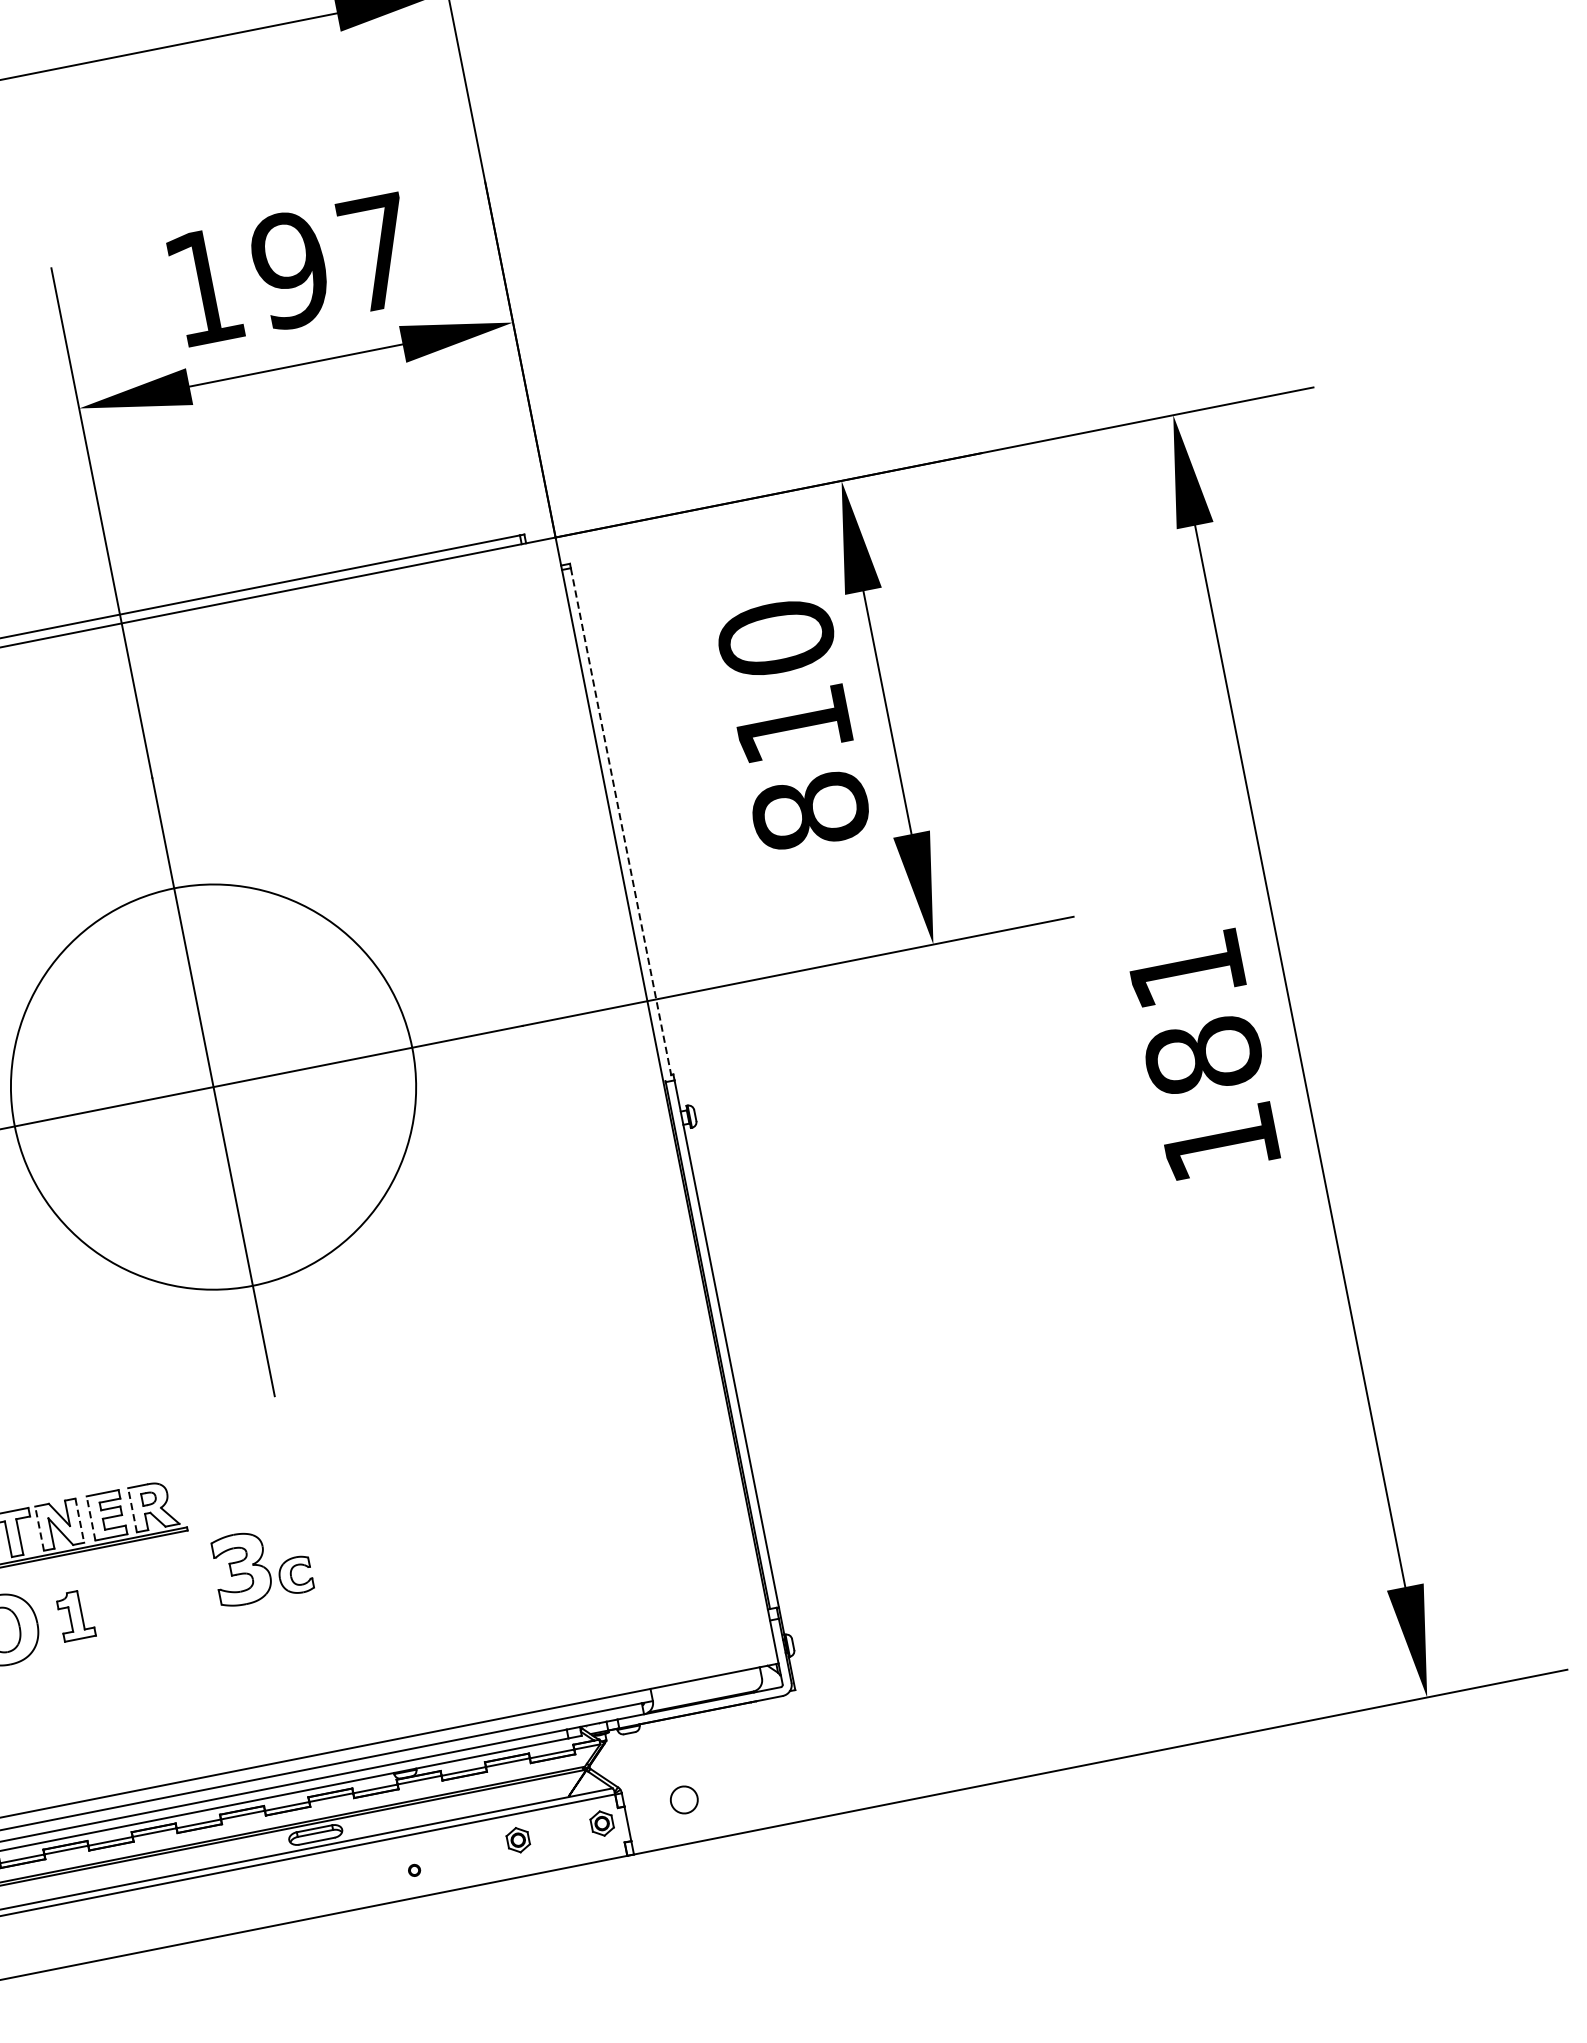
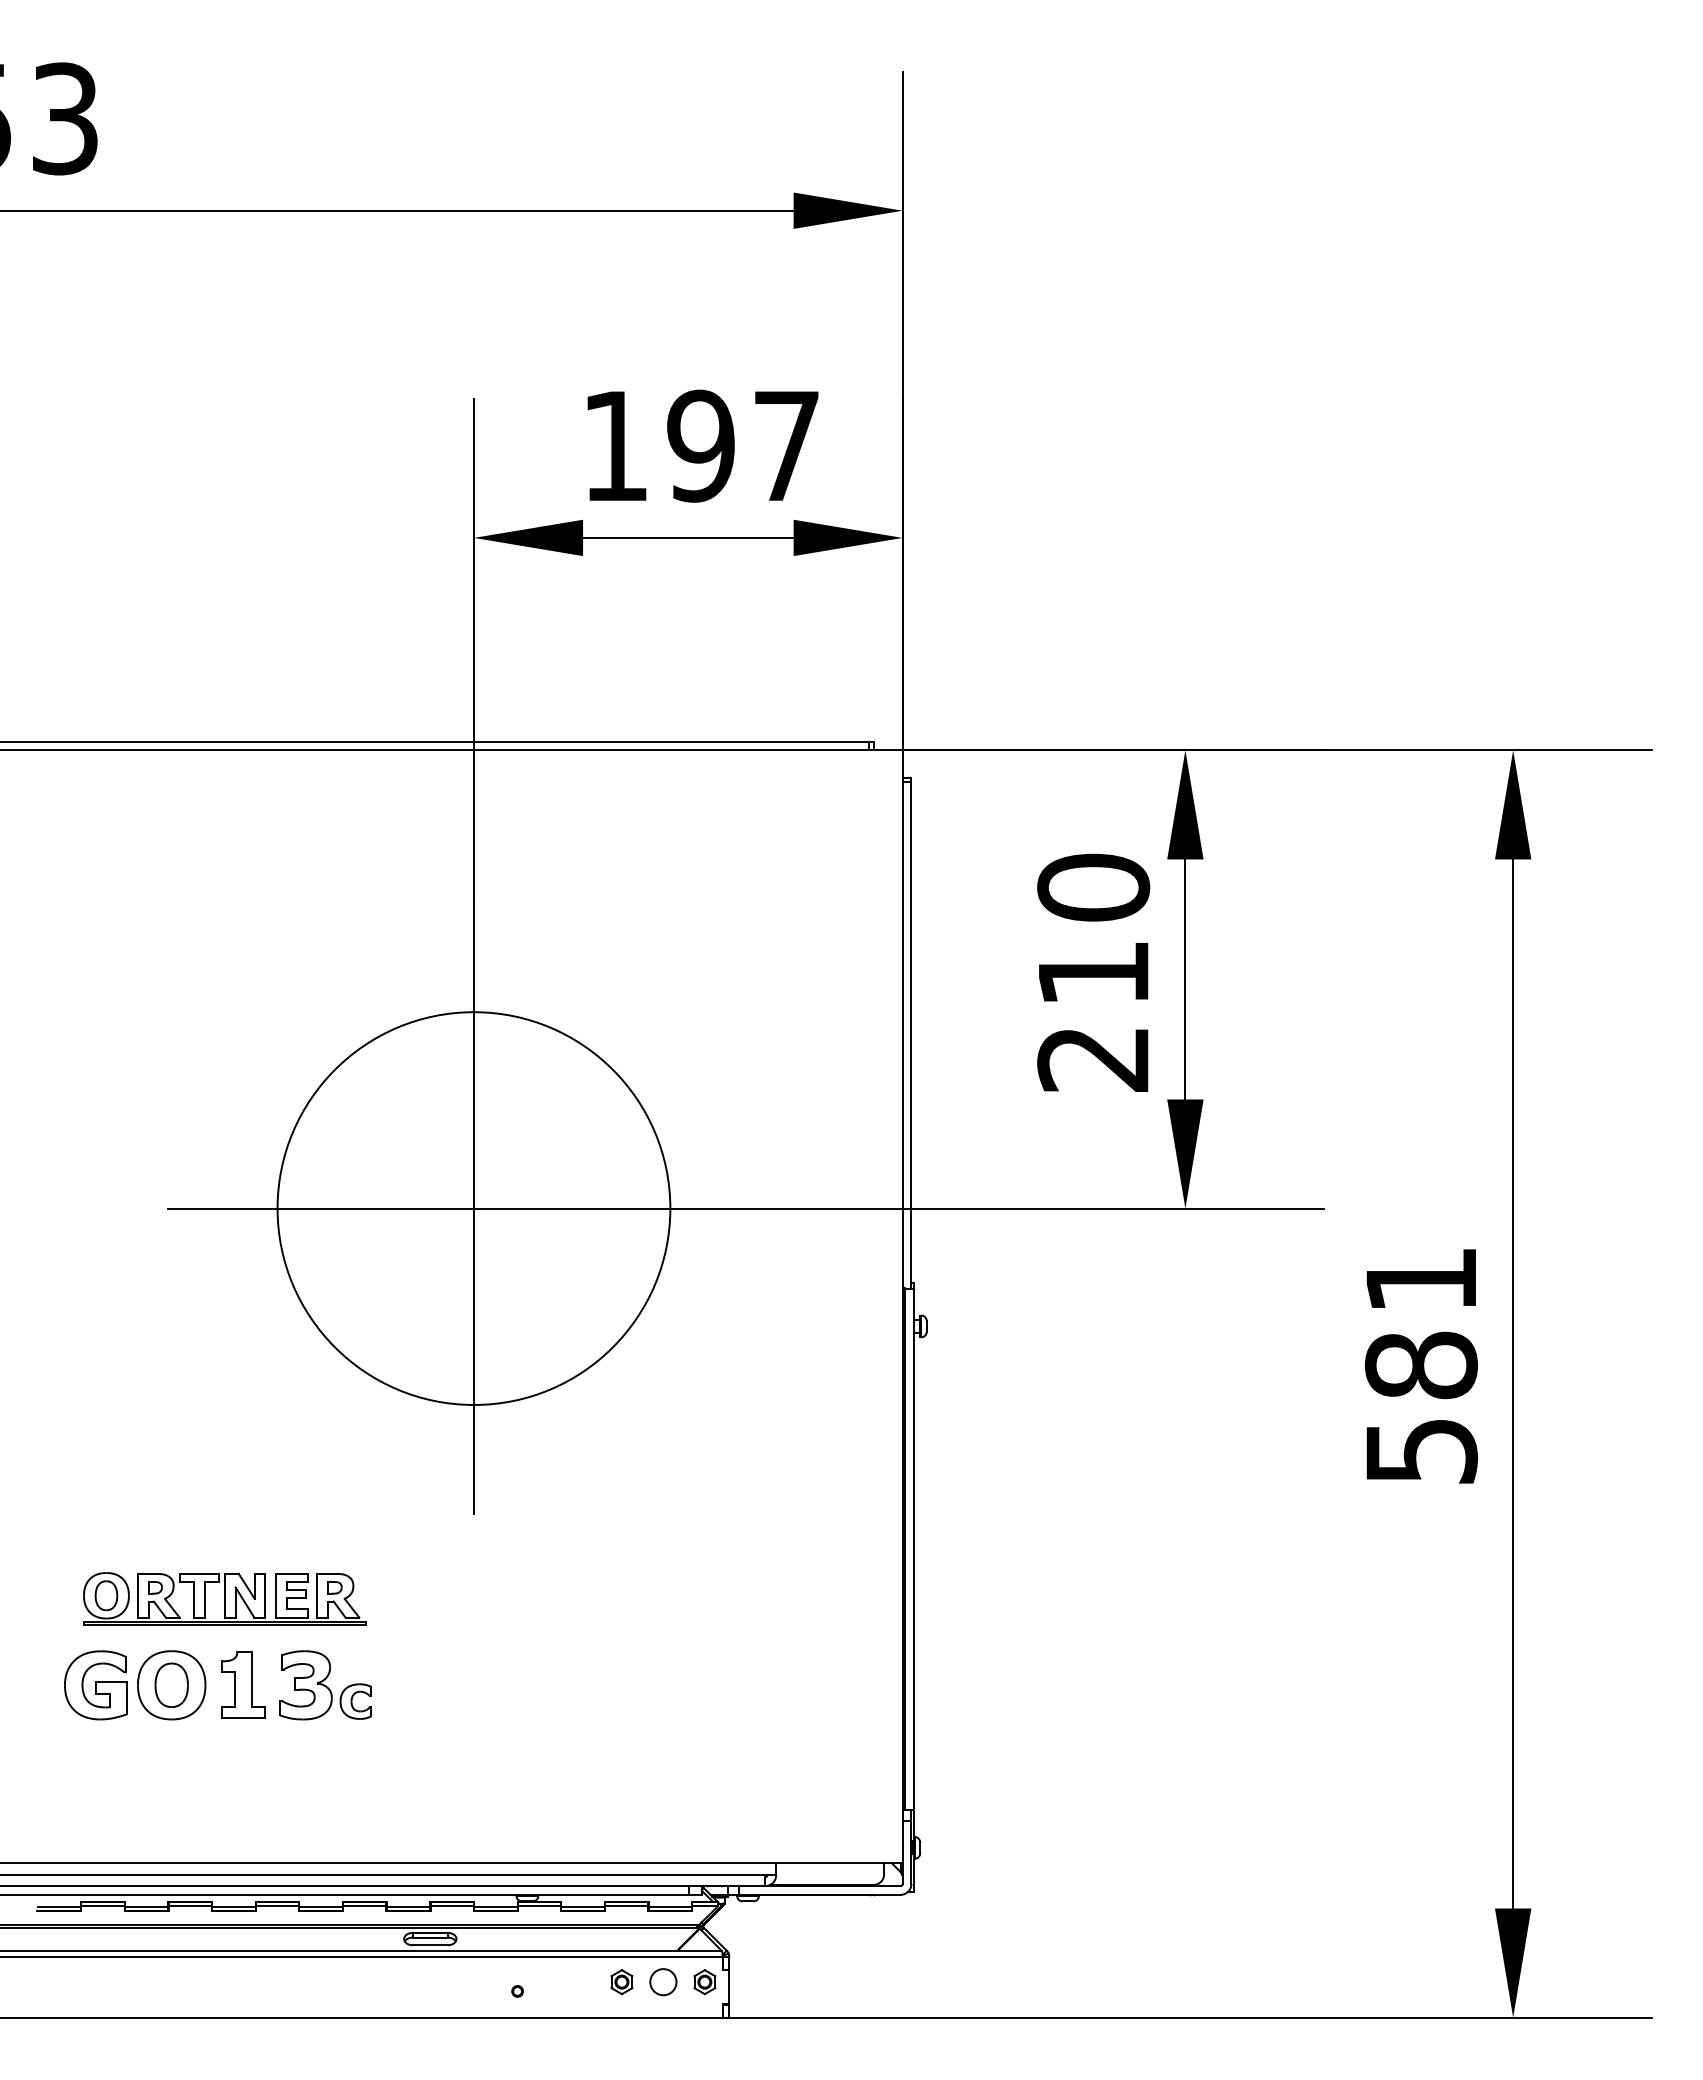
text: (810, 811) -> (1093, 1058), 810 -> 210
line: (621, 824) -> (911, 1035), dashed -> solid
text: (1220, 1143) -> (1421, 1451), 181 -> 581
line: (132, 1509) -> (317, 1595), dashed -> solid
line: (91, 1518) -> (276, 1595), dashed -> solid
line: (80, 1520) -> (265, 1595), dashed -> solid
line: (39, 1528) -> (225, 1595), dashed -> solid
part: (261, 1565) -> (325, 1685), moved
part: (75, 1614) -> (243, 1684), size x1.43
circle: (684, 1800) -> (663, 1982), moved

